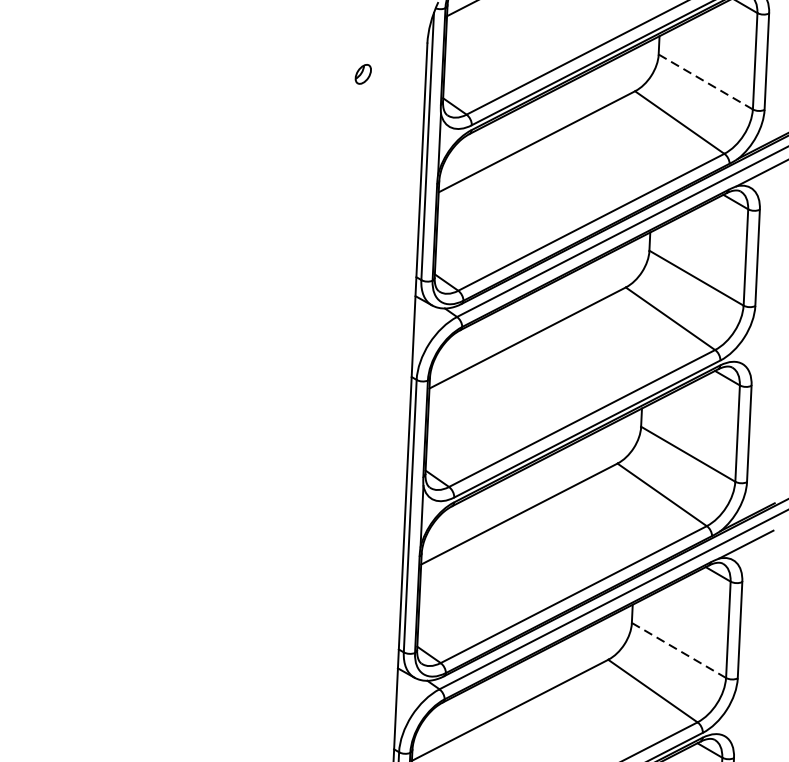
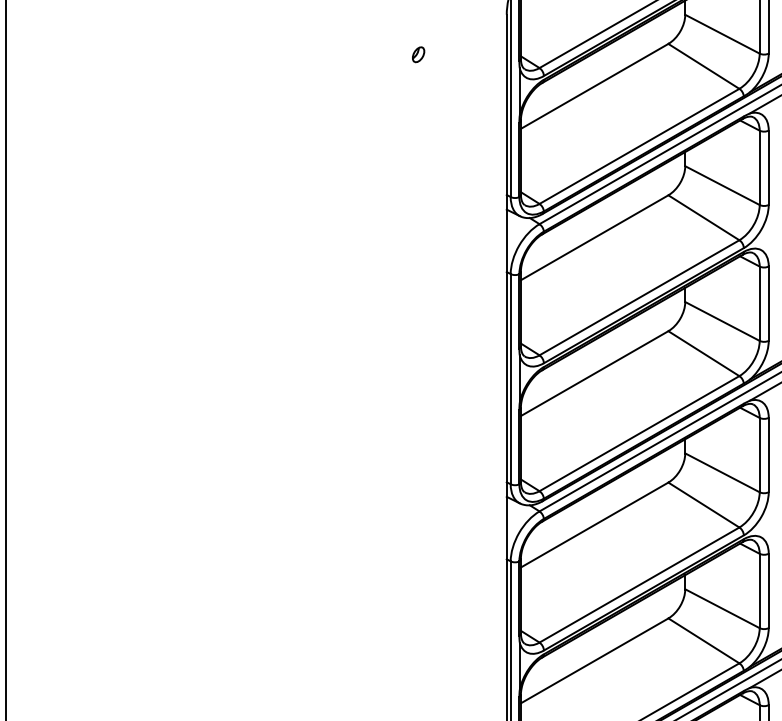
part: (363, 73) -> (418, 54), moved
line: (705, 82) -> (722, 34), dashed -> solid
line: (679, 650) -> (722, 472), dashed -> solid

